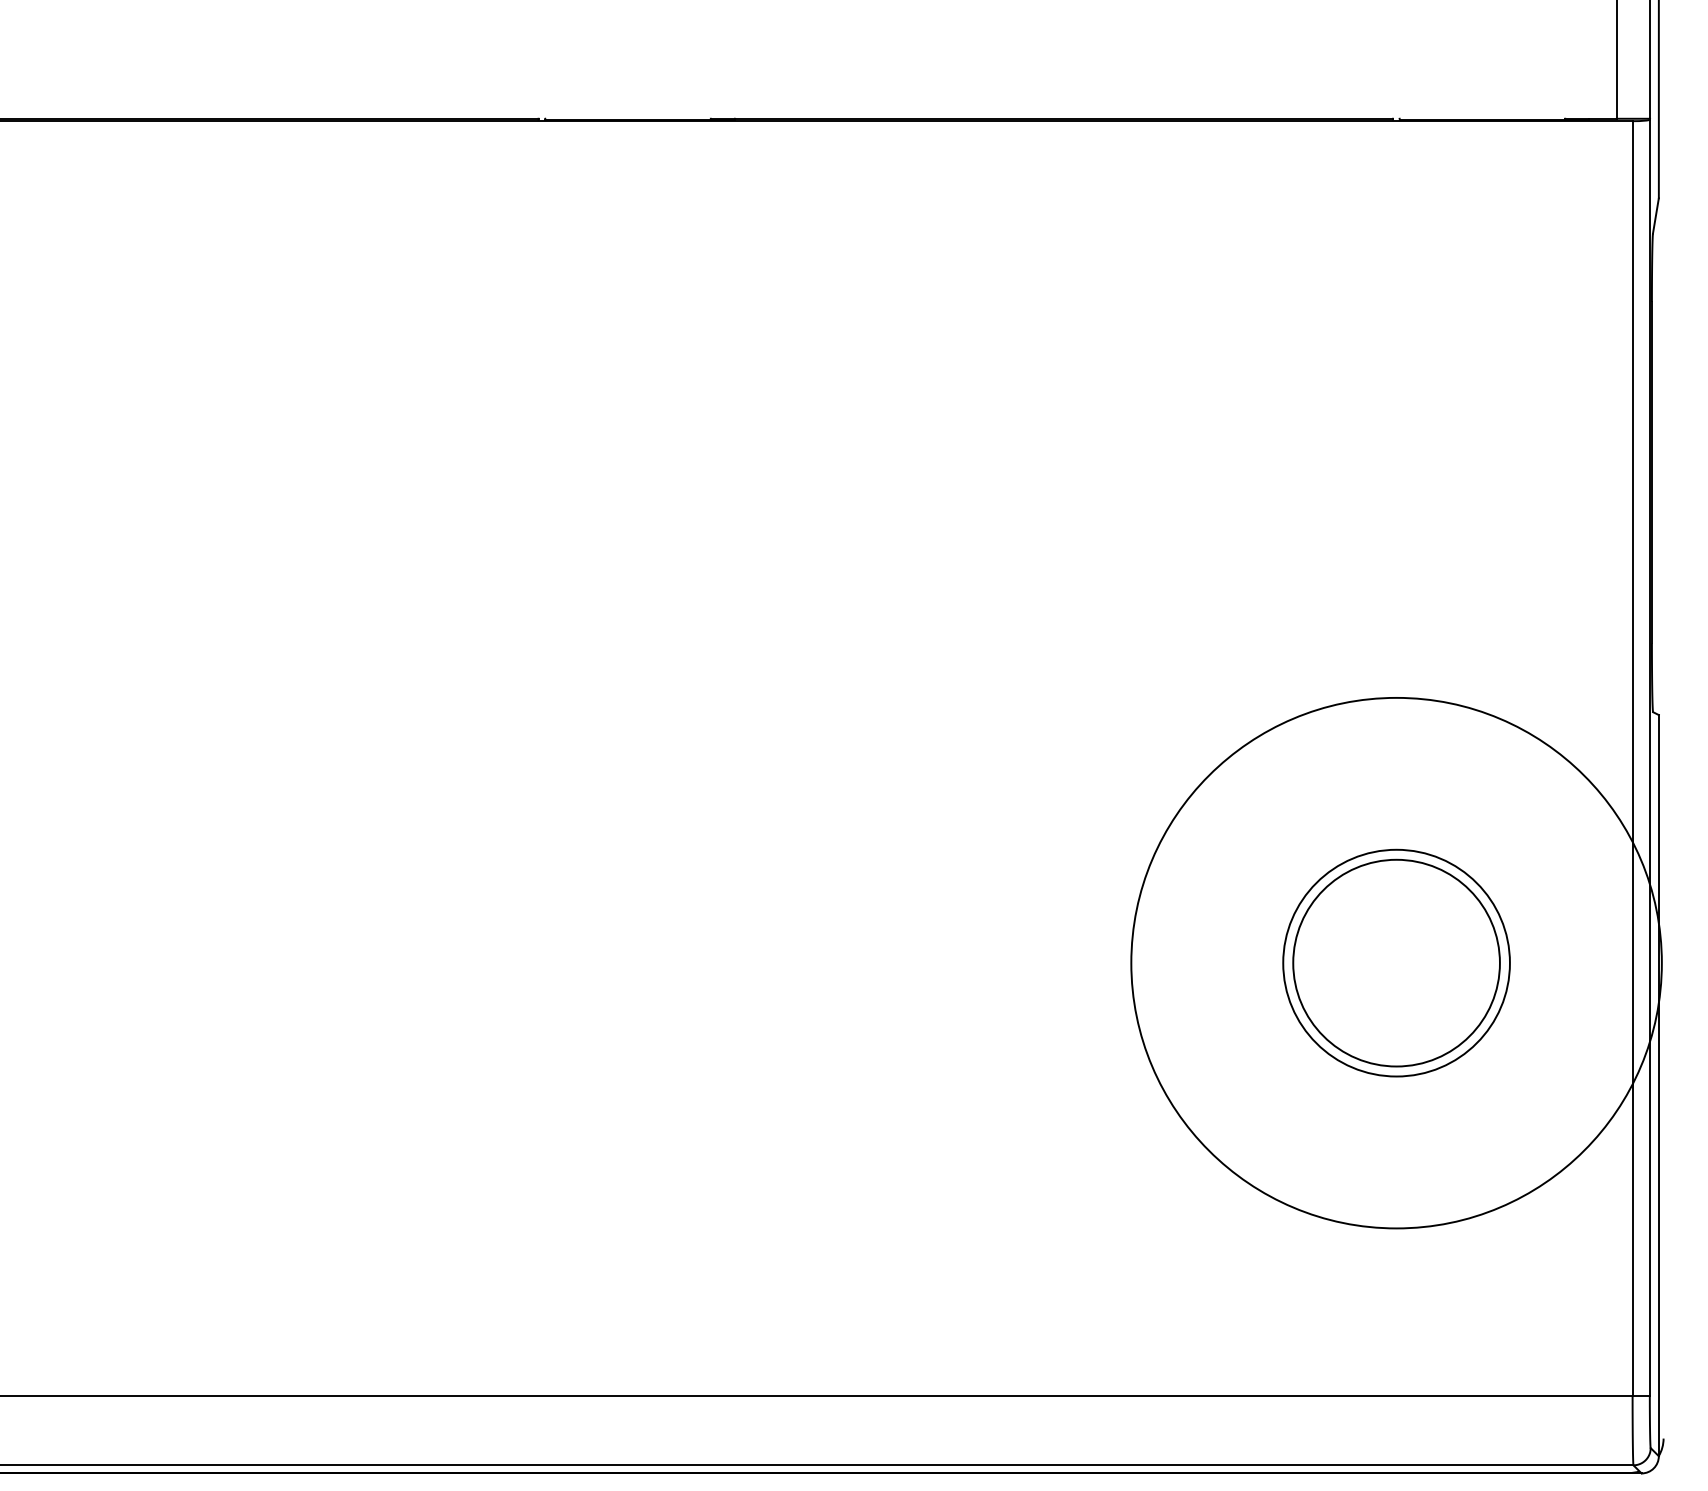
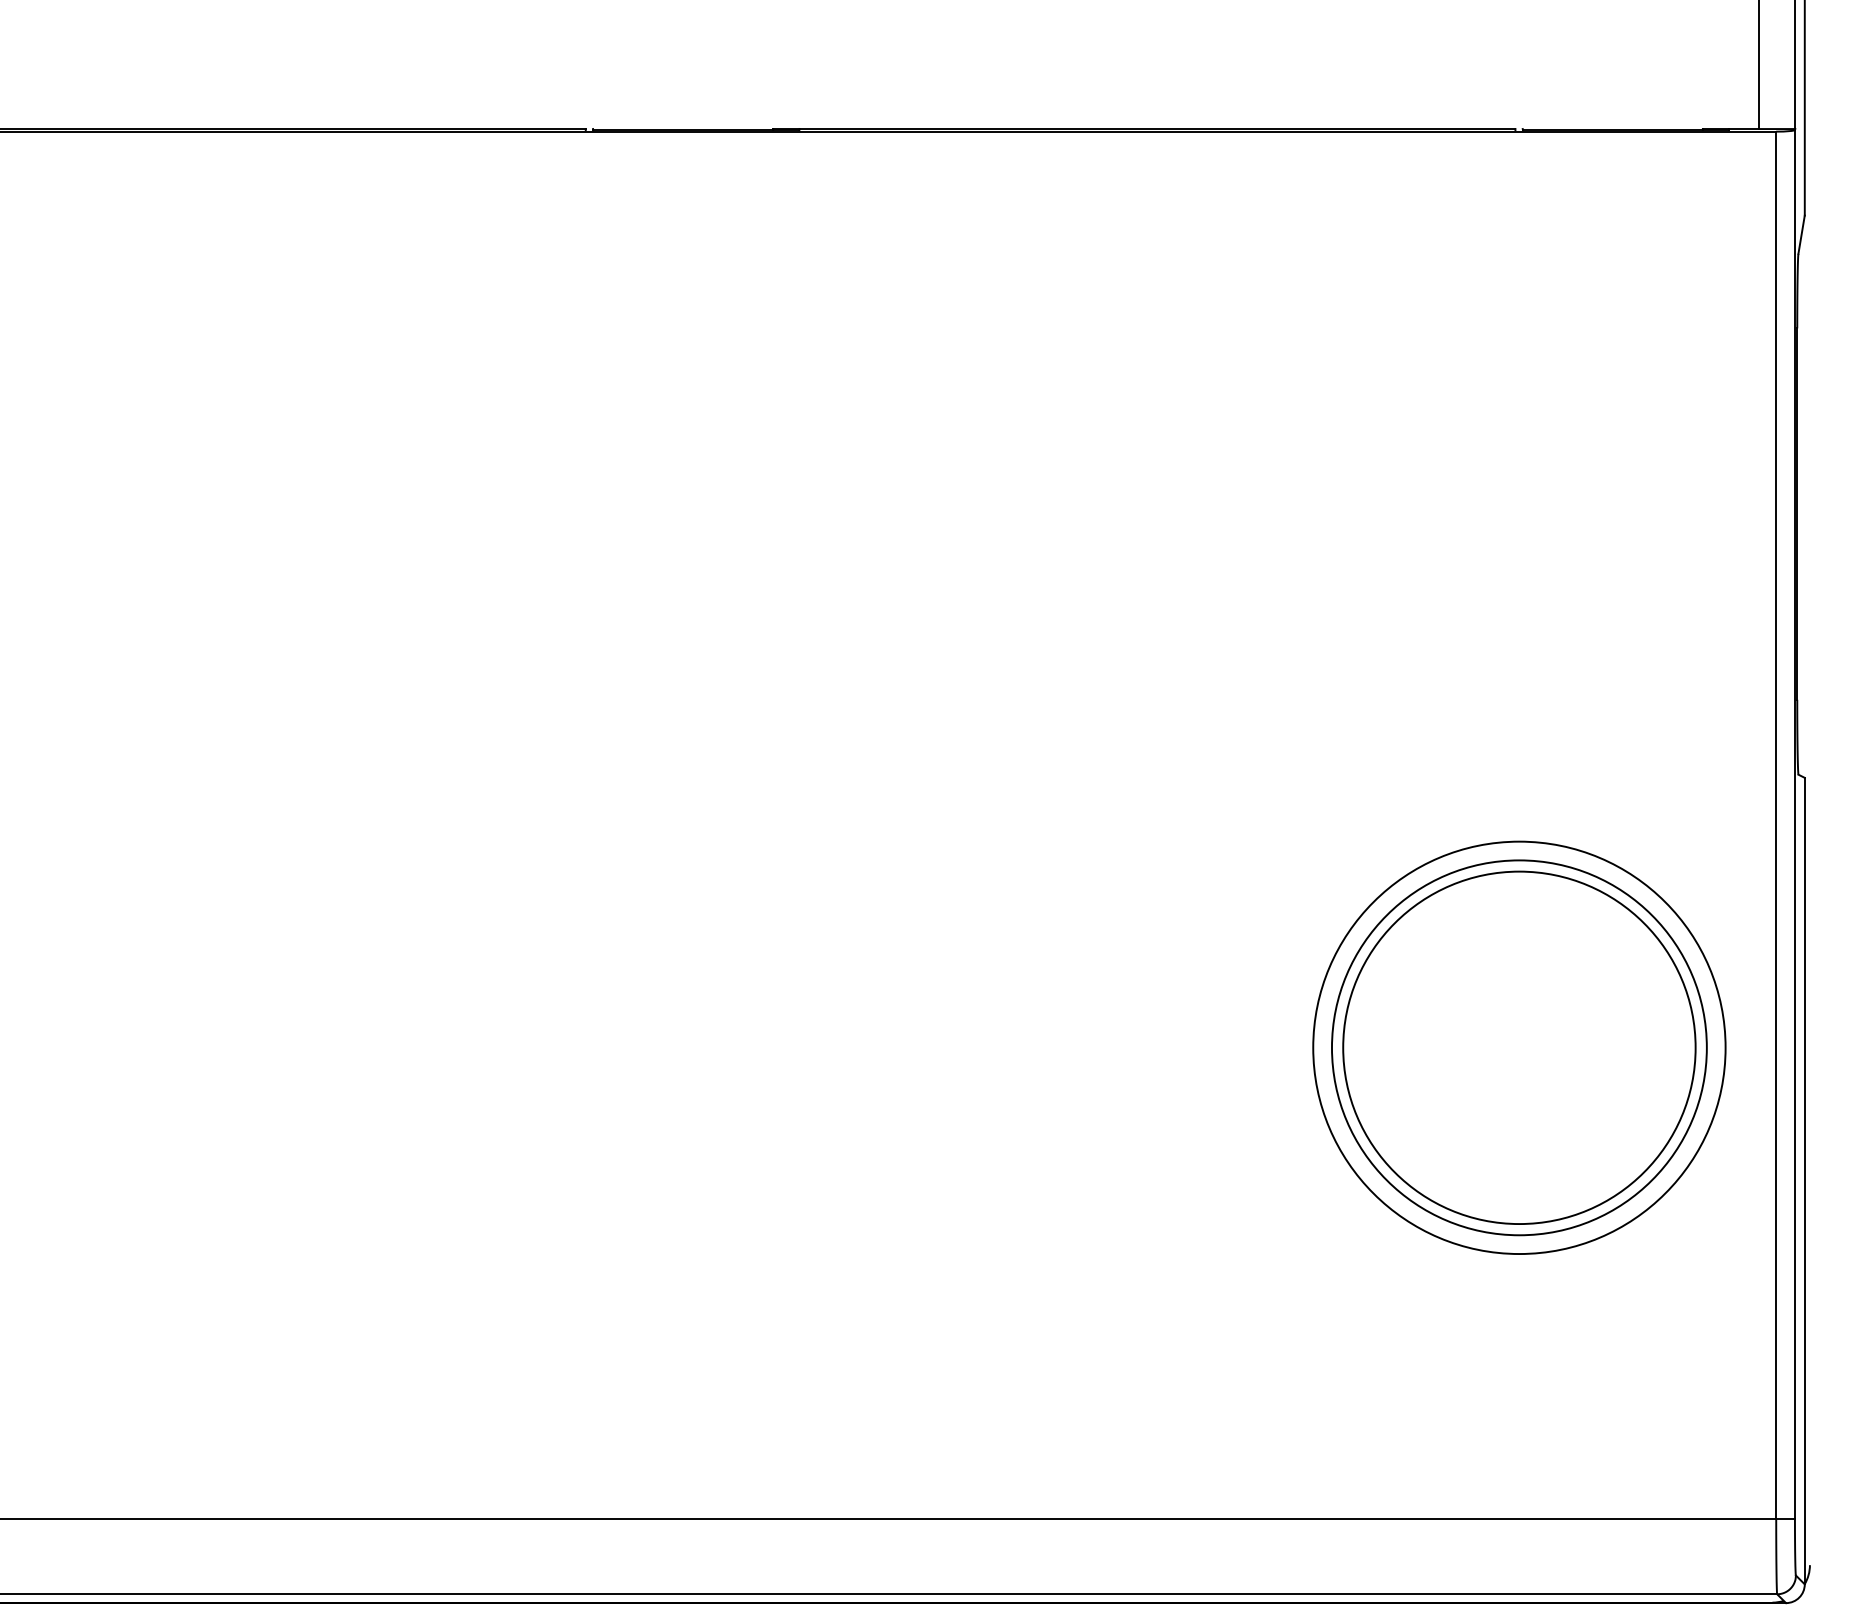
circle: (1395, 962) -> (1518, 1047), size x1.67
circle: (1396, 962) -> (1519, 1047), size x0.71
circle: (1396, 962) -> (1519, 1047), size x1.43

